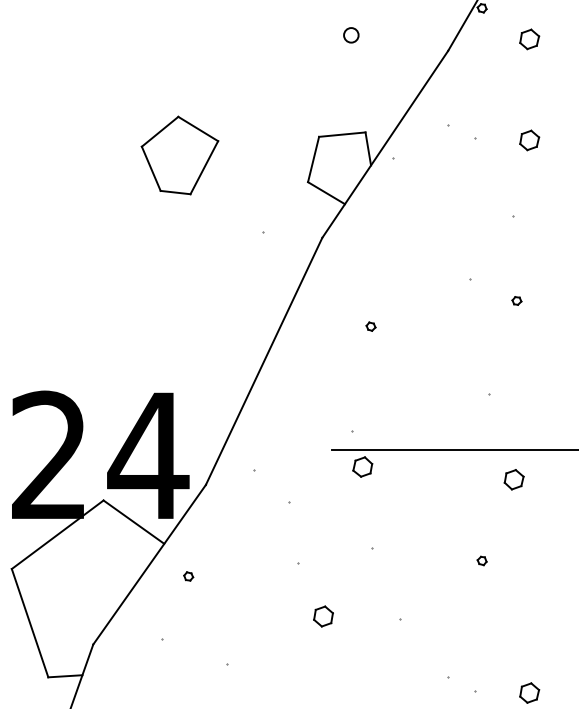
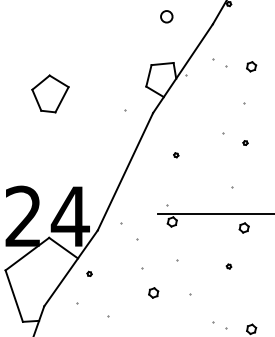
circle: (350, 34) -> (166, 16), size x1.67
part: (529, 38) -> (251, 18), removed
part: (180, 154) -> (50, 93), moved

